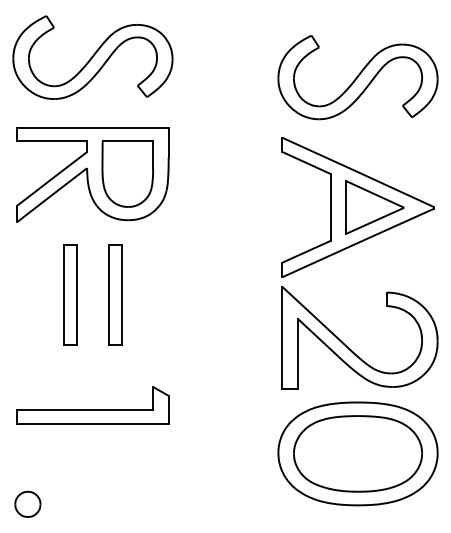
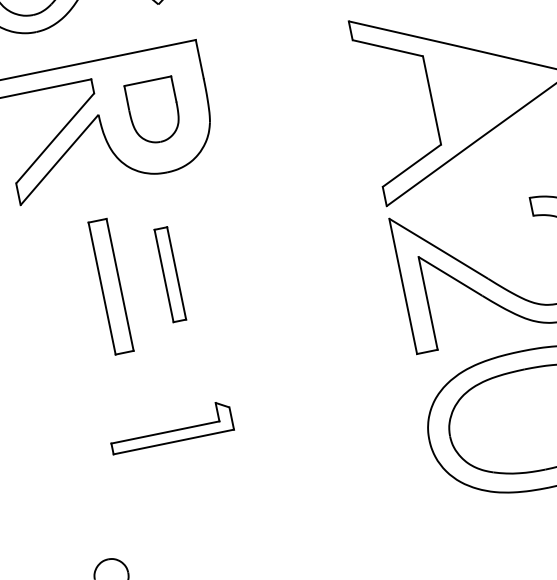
part: (127, 173) -> (153, 110), size x0.7
part: (374, 207) -> (489, 88), removed
part: (115, 294) -> (170, 274), size x0.7
part: (92, 405) -> (170, 427), size x0.6

